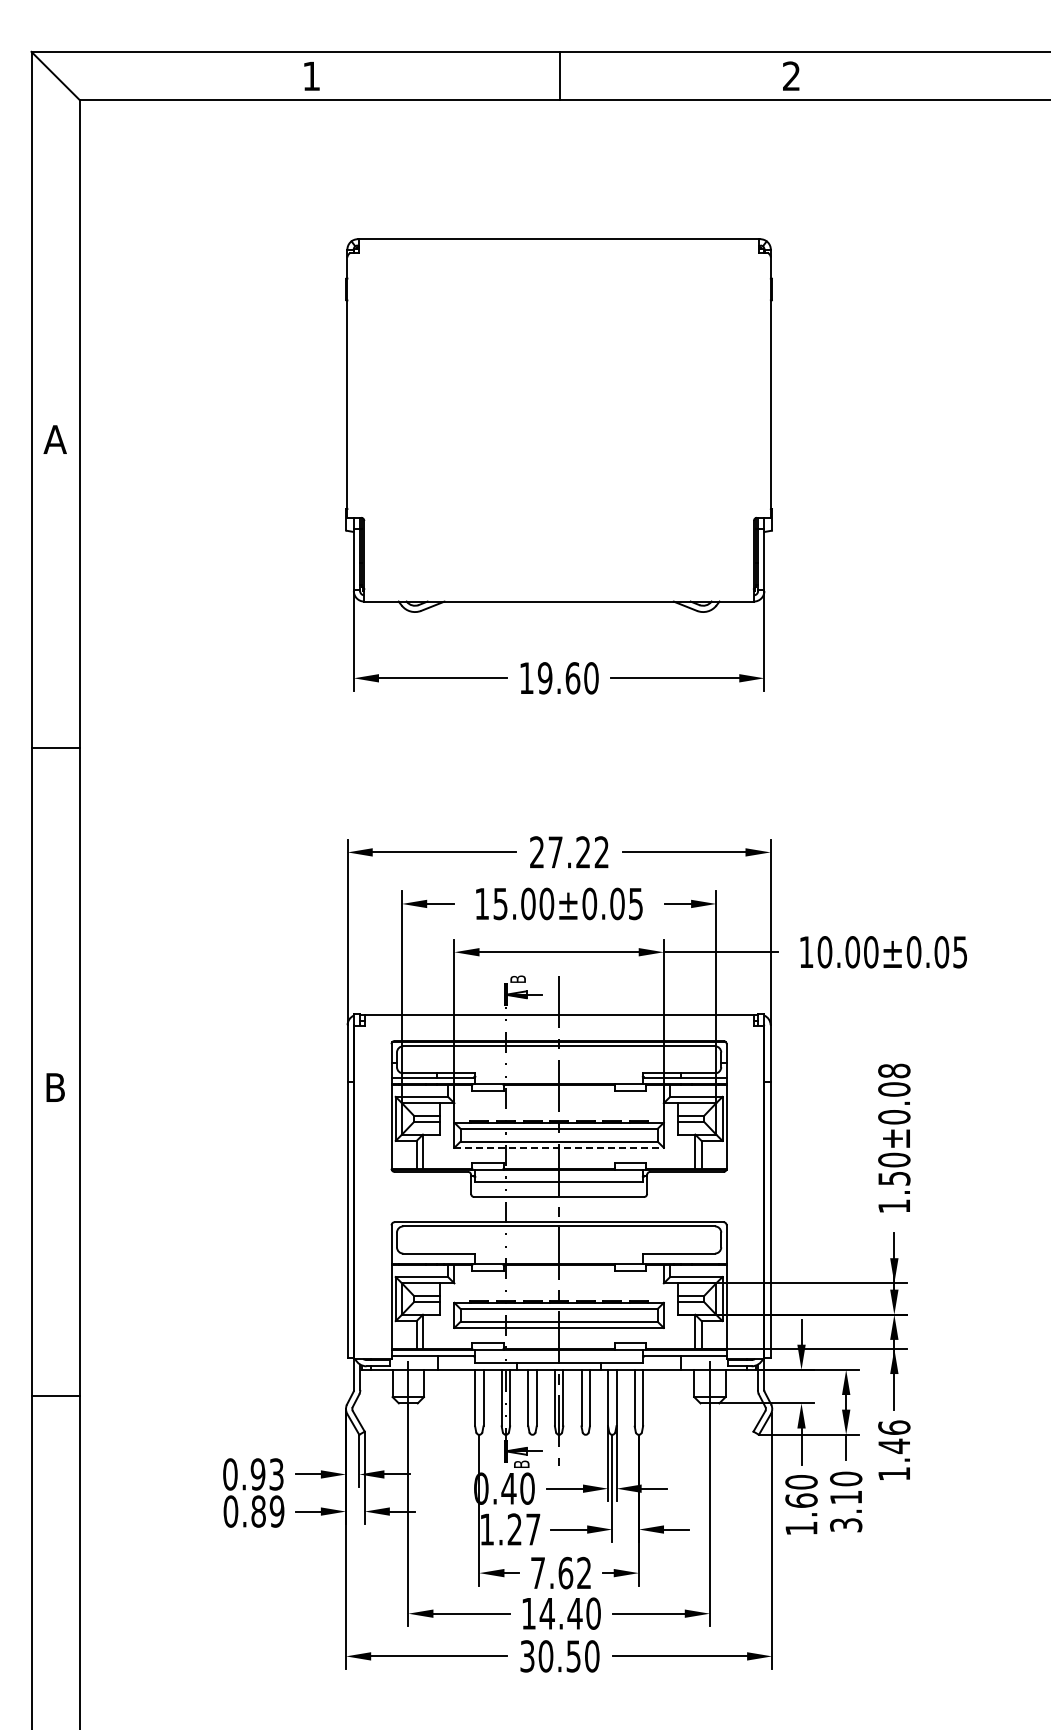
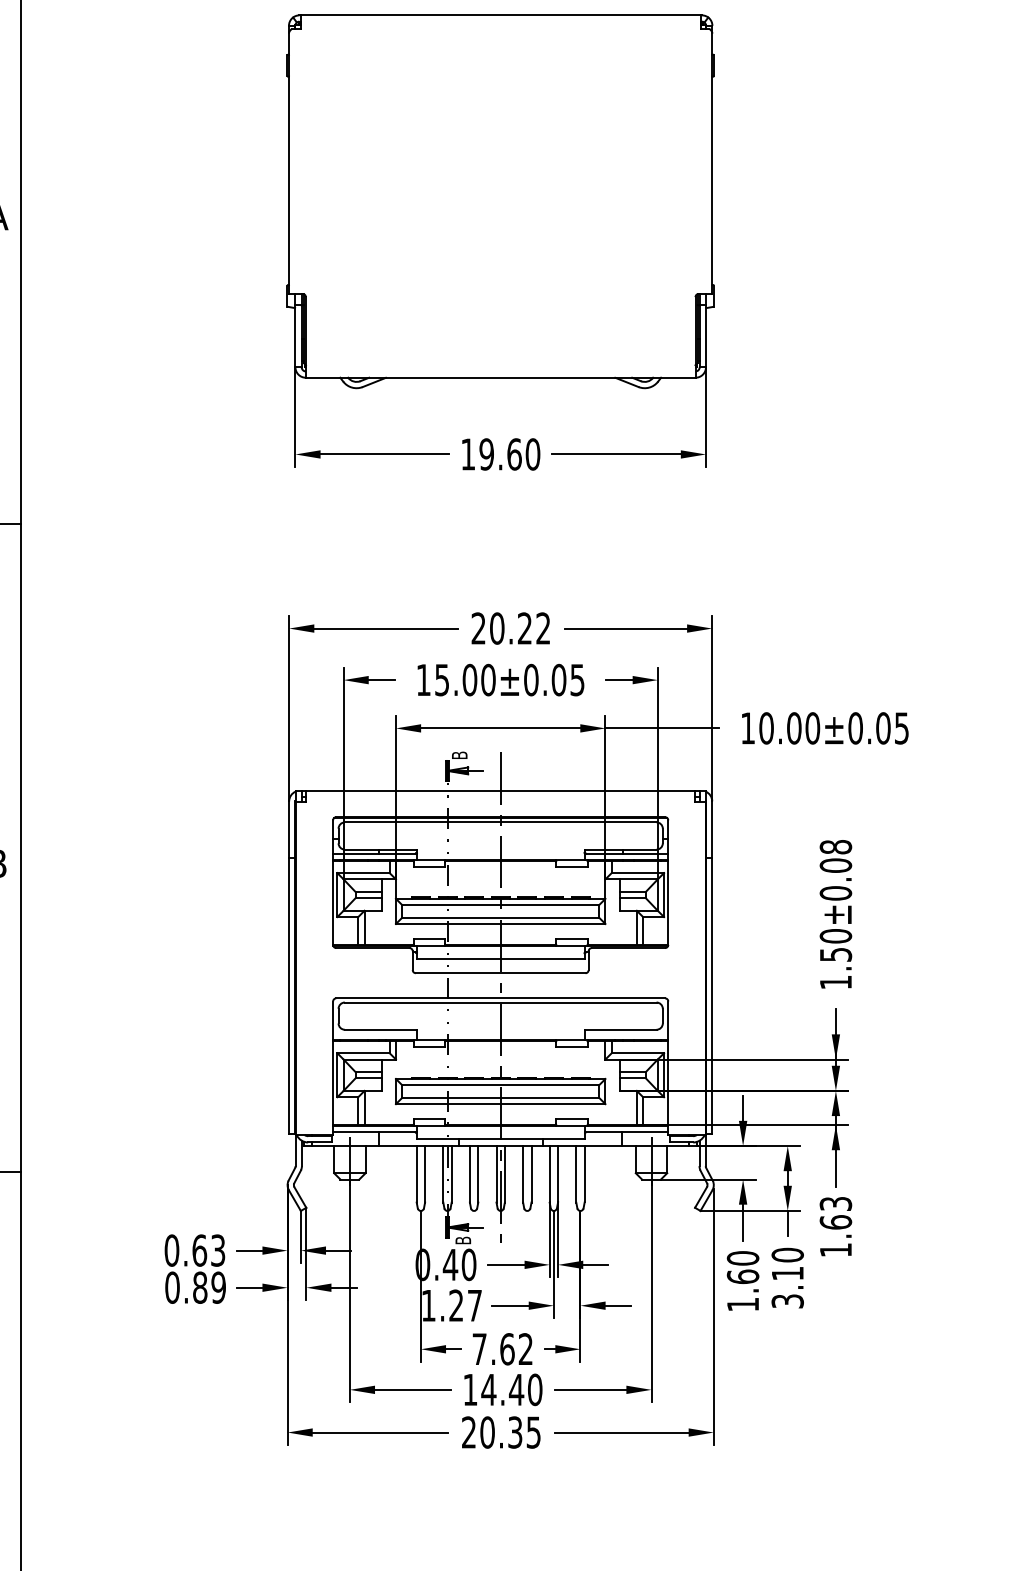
text: (555, 852) -> (497, 628), 27.22 -> 20.22
line: (559, 1147) -> (501, 923), dashed -> solid
text: (894, 1437) -> (836, 1213), 1.46 -> 1.63
text: (257, 1474) -> (199, 1250), 0.93 -> 0.63
text: (559, 1656) -> (501, 1432), 30.50 -> 20.35

